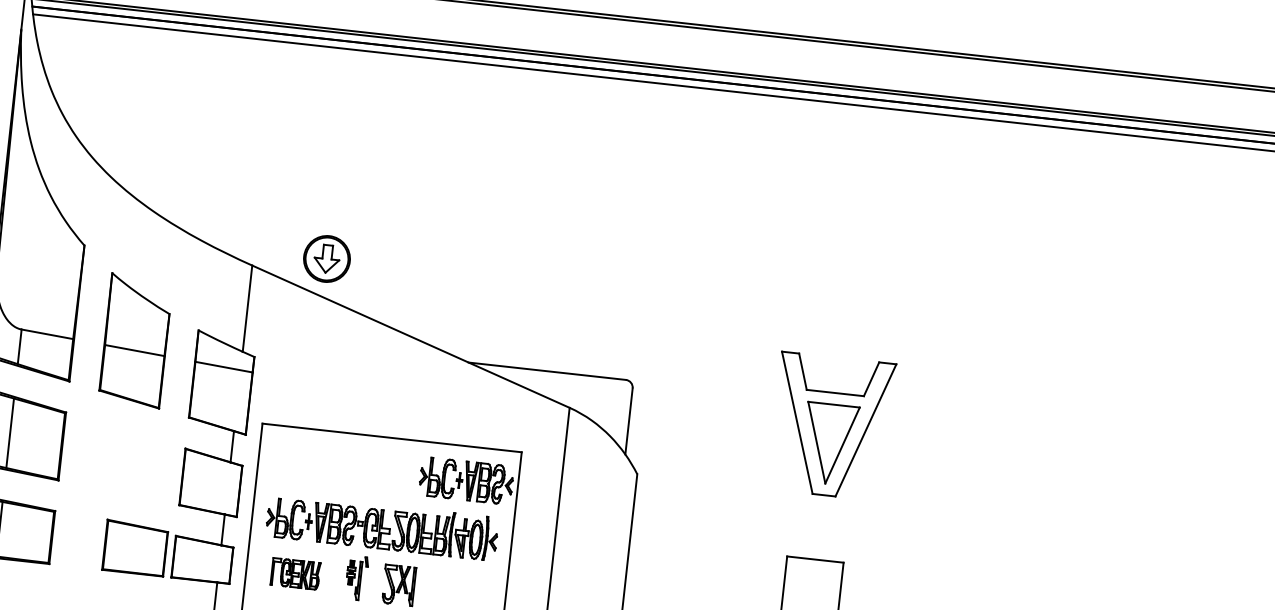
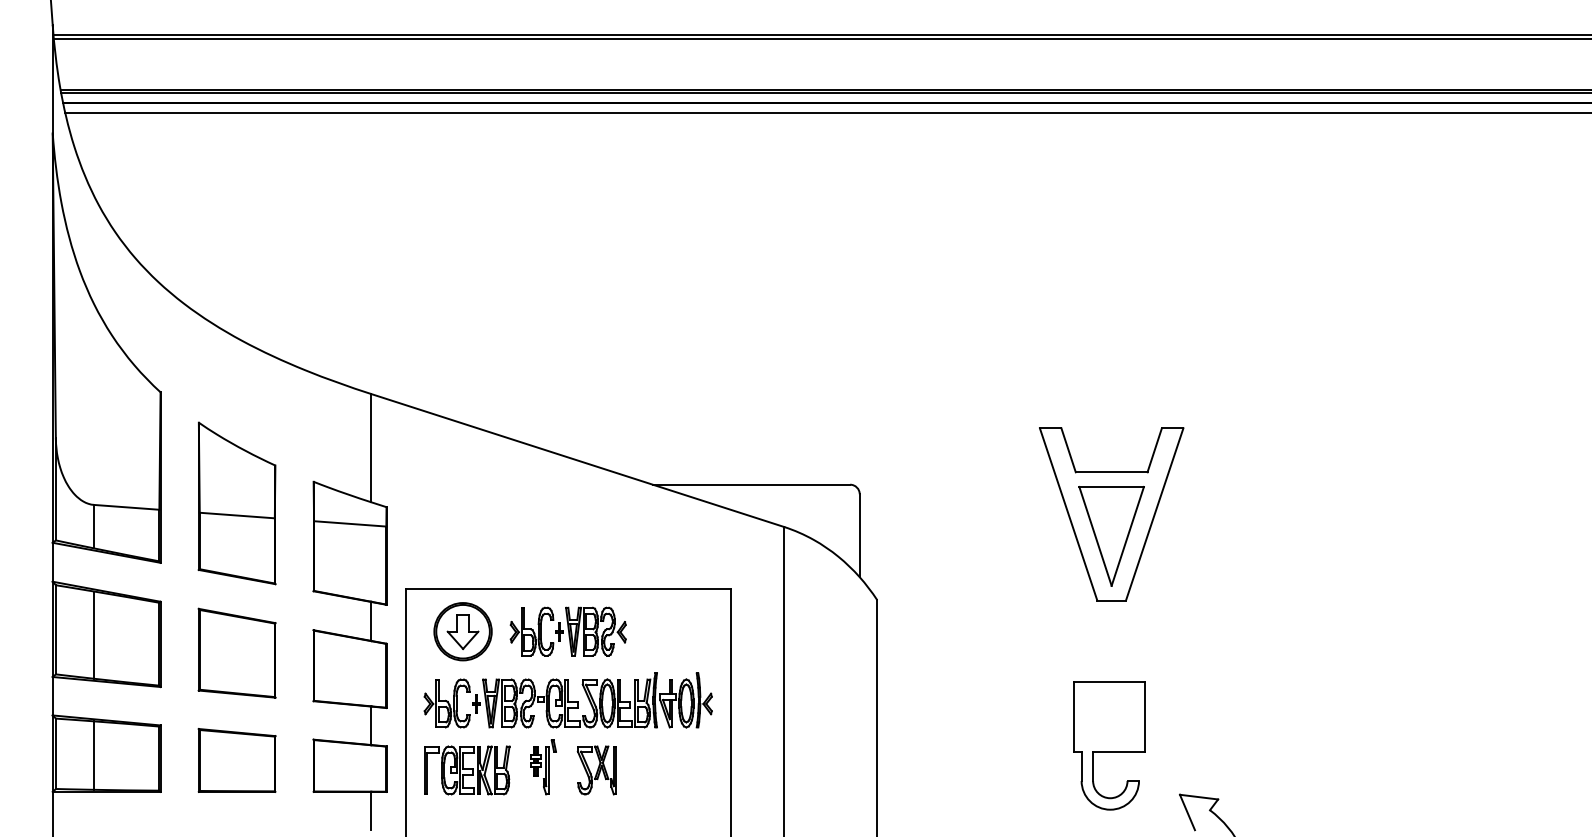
part: (326, 258) -> (462, 631), moved
part: (122, 459) -> (236, 652), added
part: (465, 480) -> (567, 631), moved
part: (134, 548) -> (236, 760), moved
part: (295, 573) -> (467, 770), size x1.43

